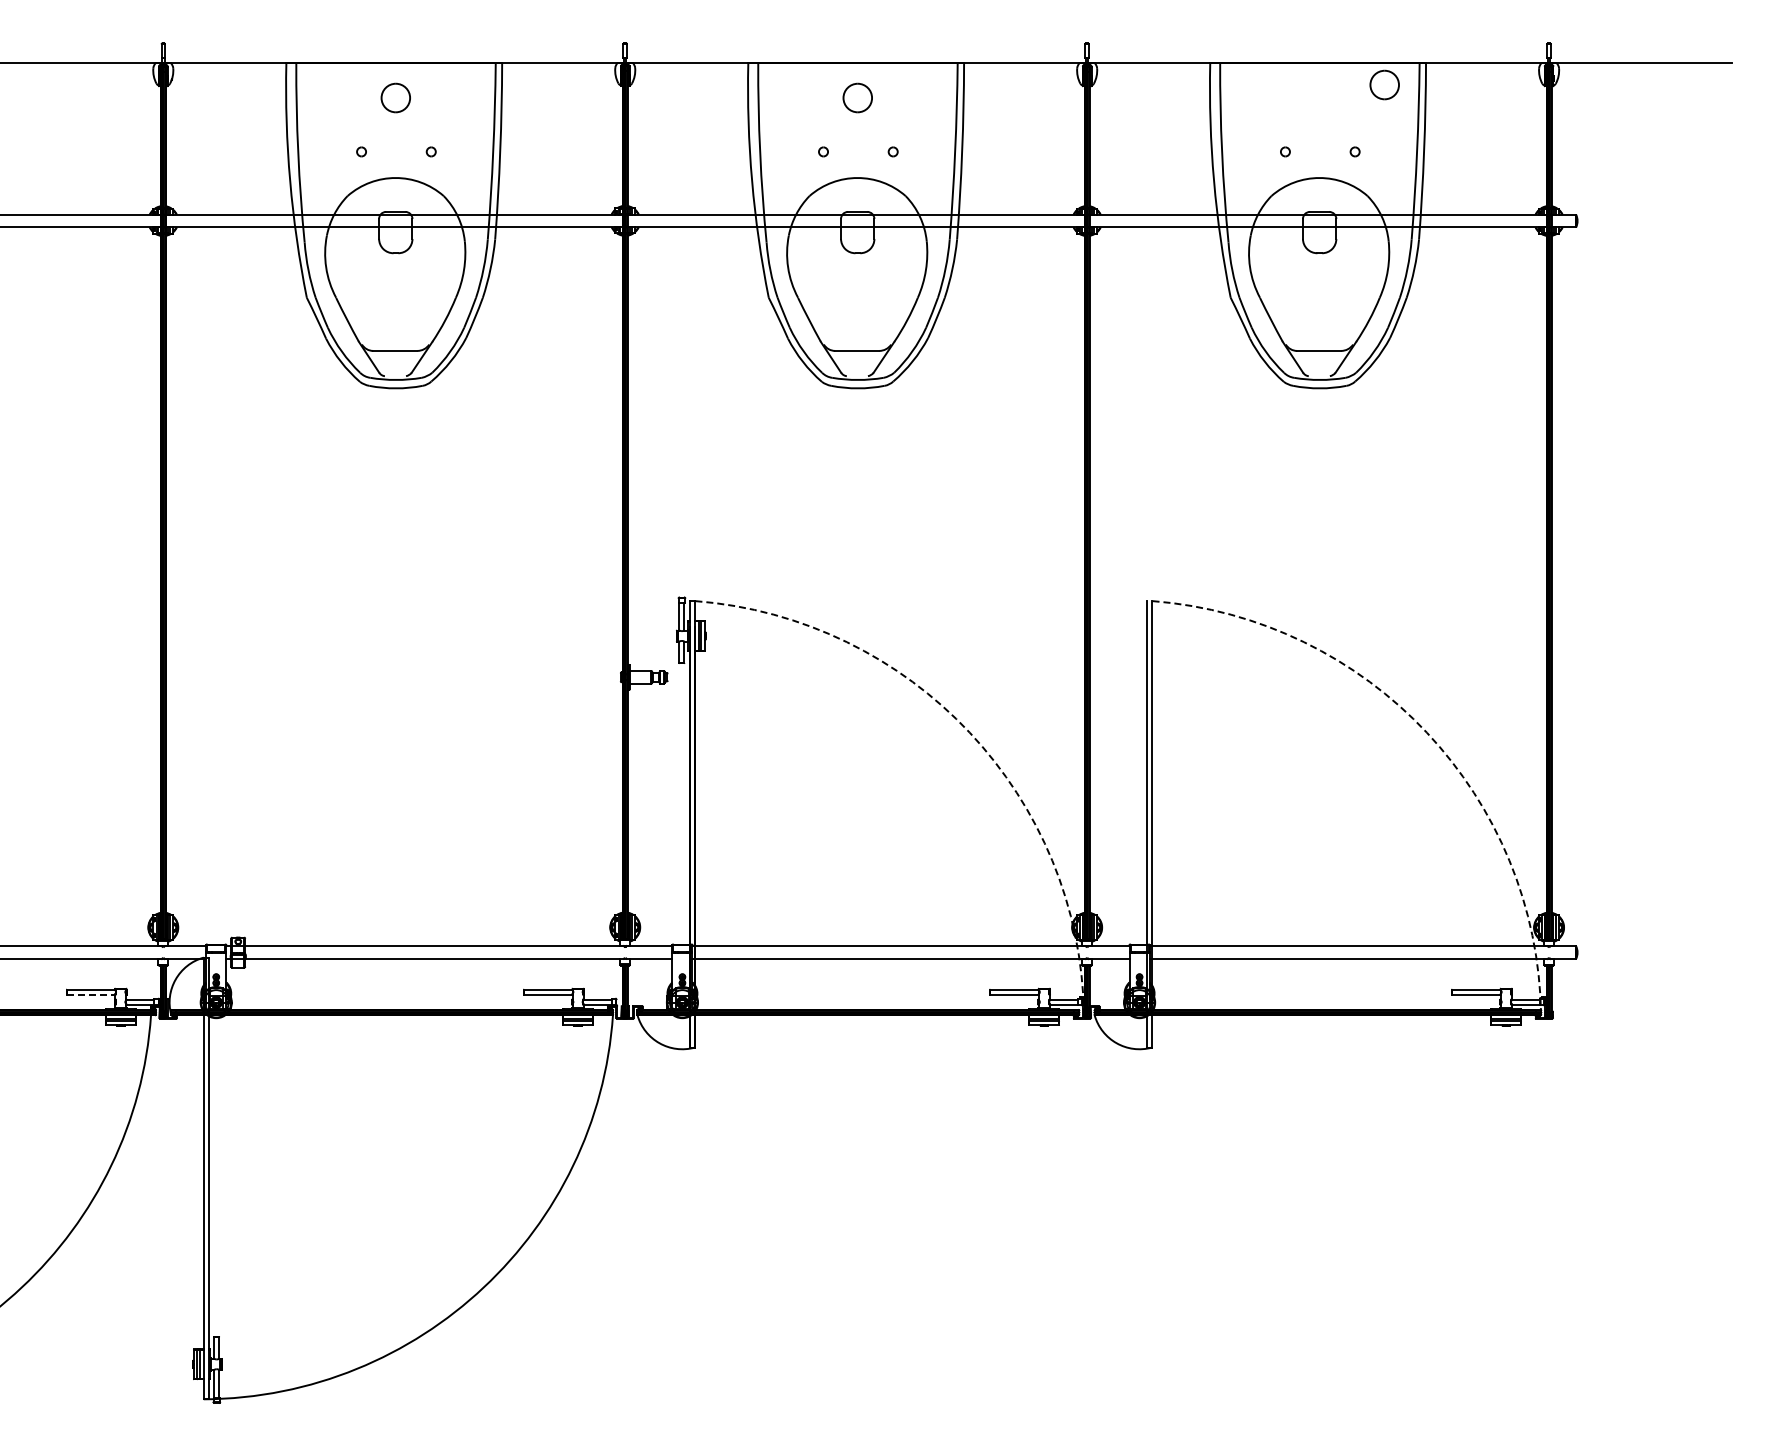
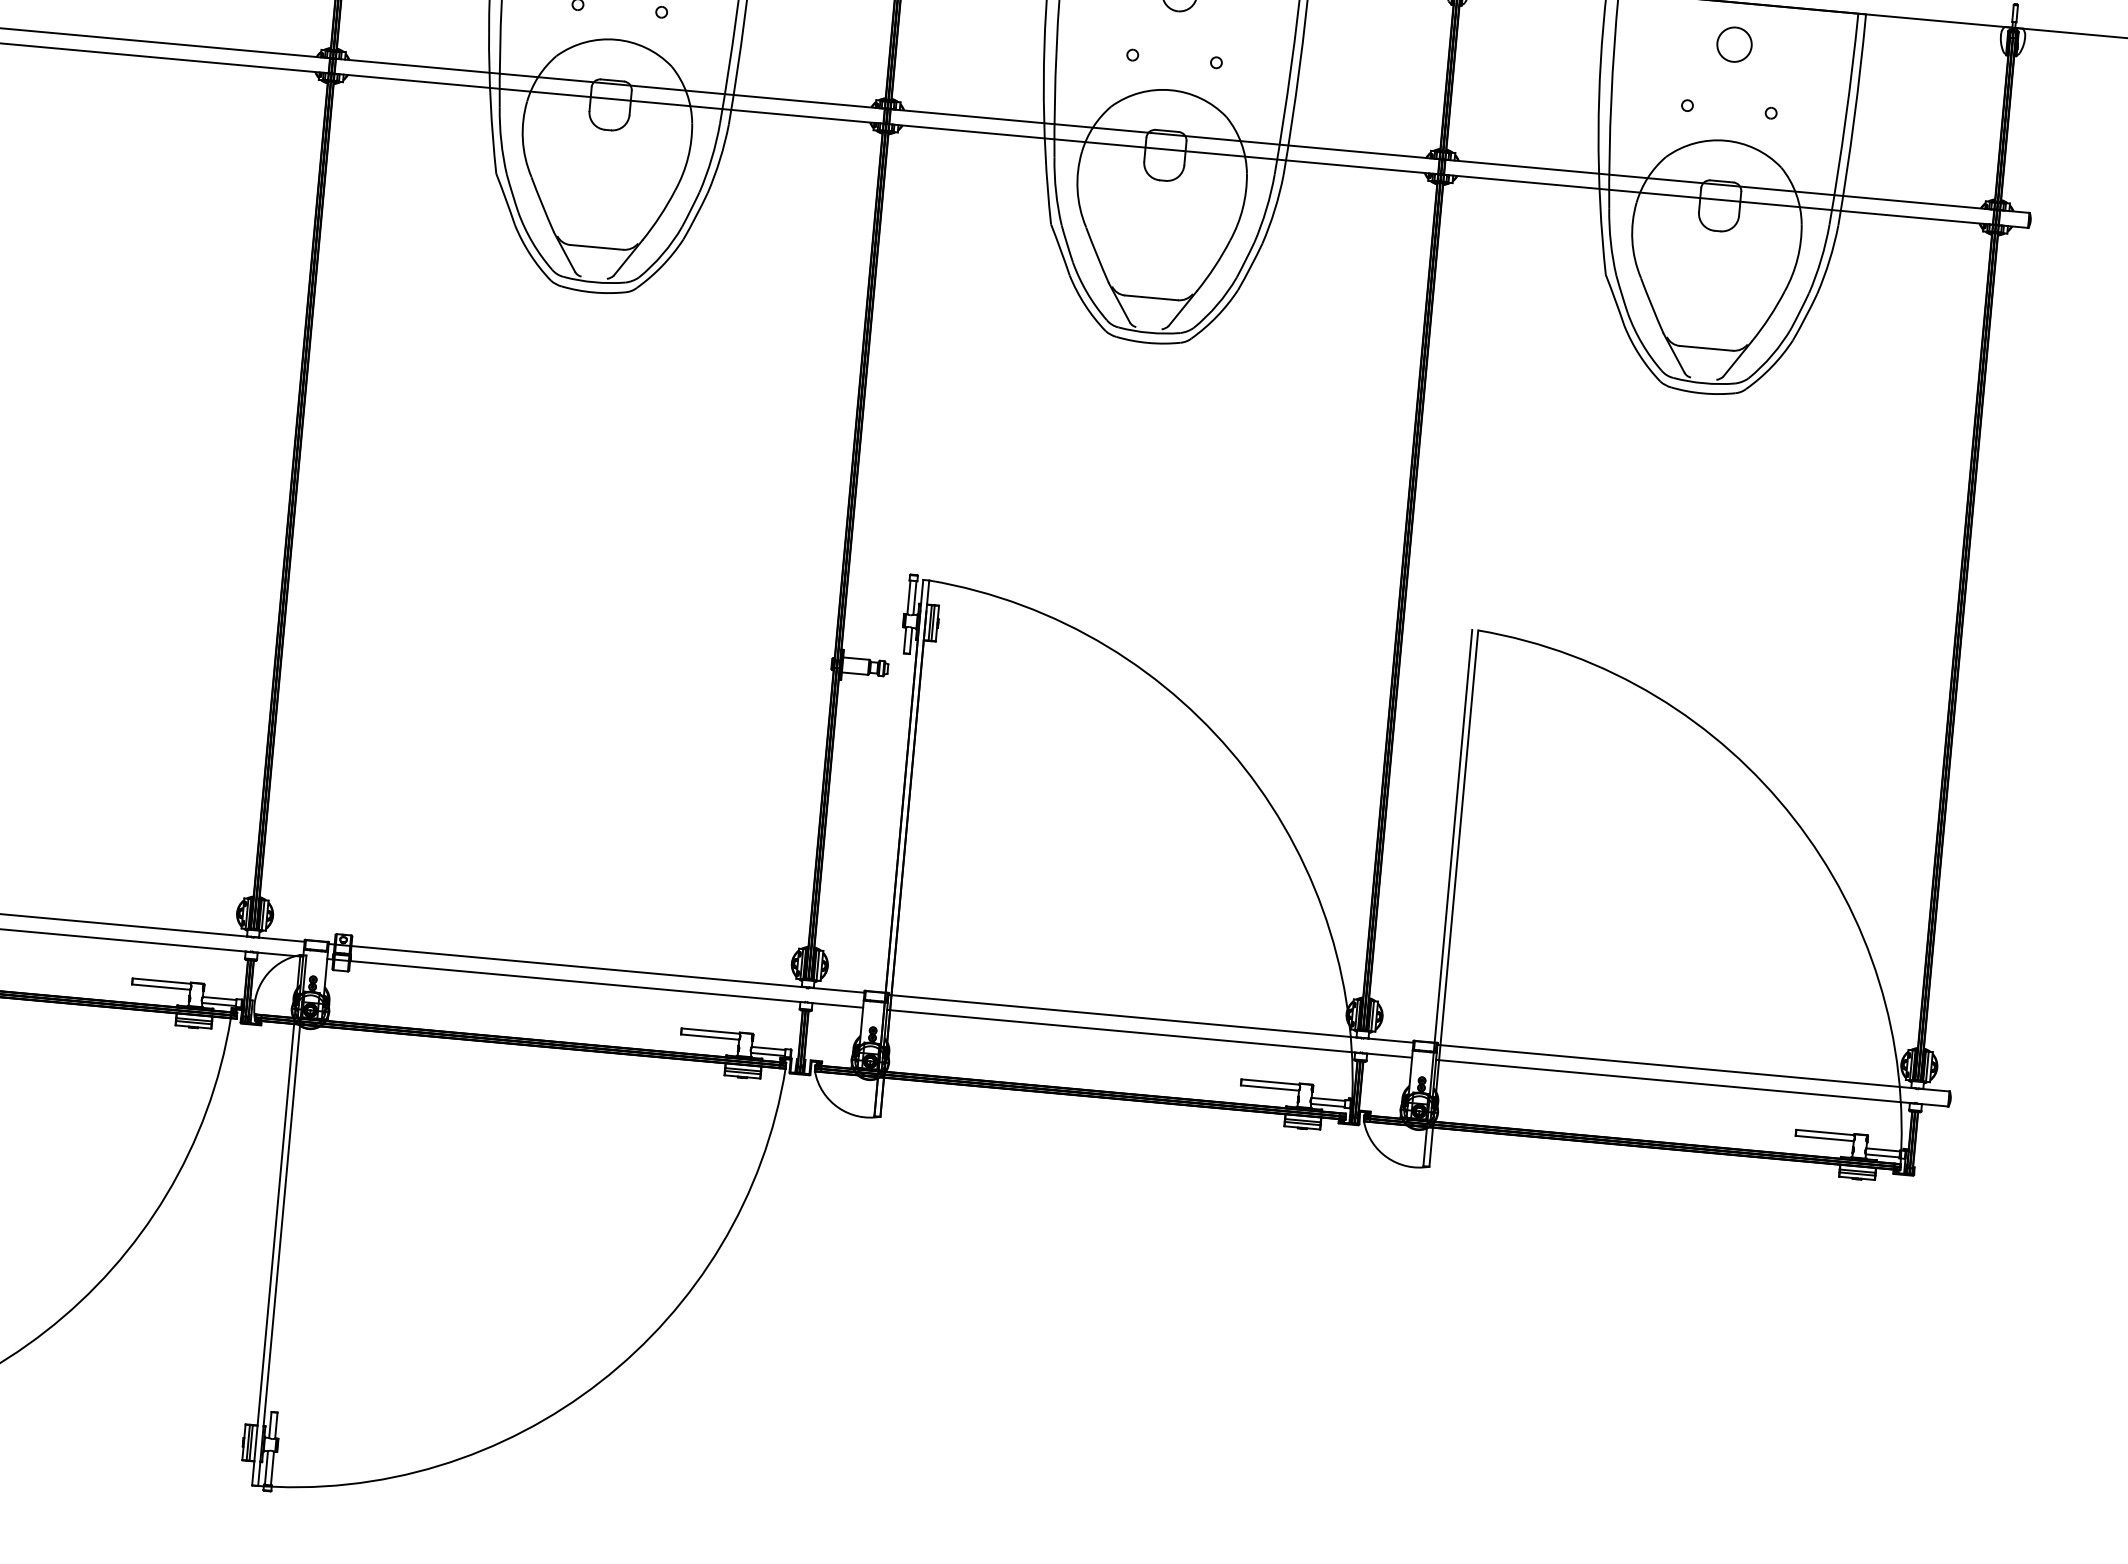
part: (1384, 84) -> (1734, 44), moved
arc: (969, 732) -> (1244, 768), dashed -> solid
arc: (1426, 732) -> (1793, 818), dashed -> solid
line: (91, 994) -> (161, 987), dashed -> solid

